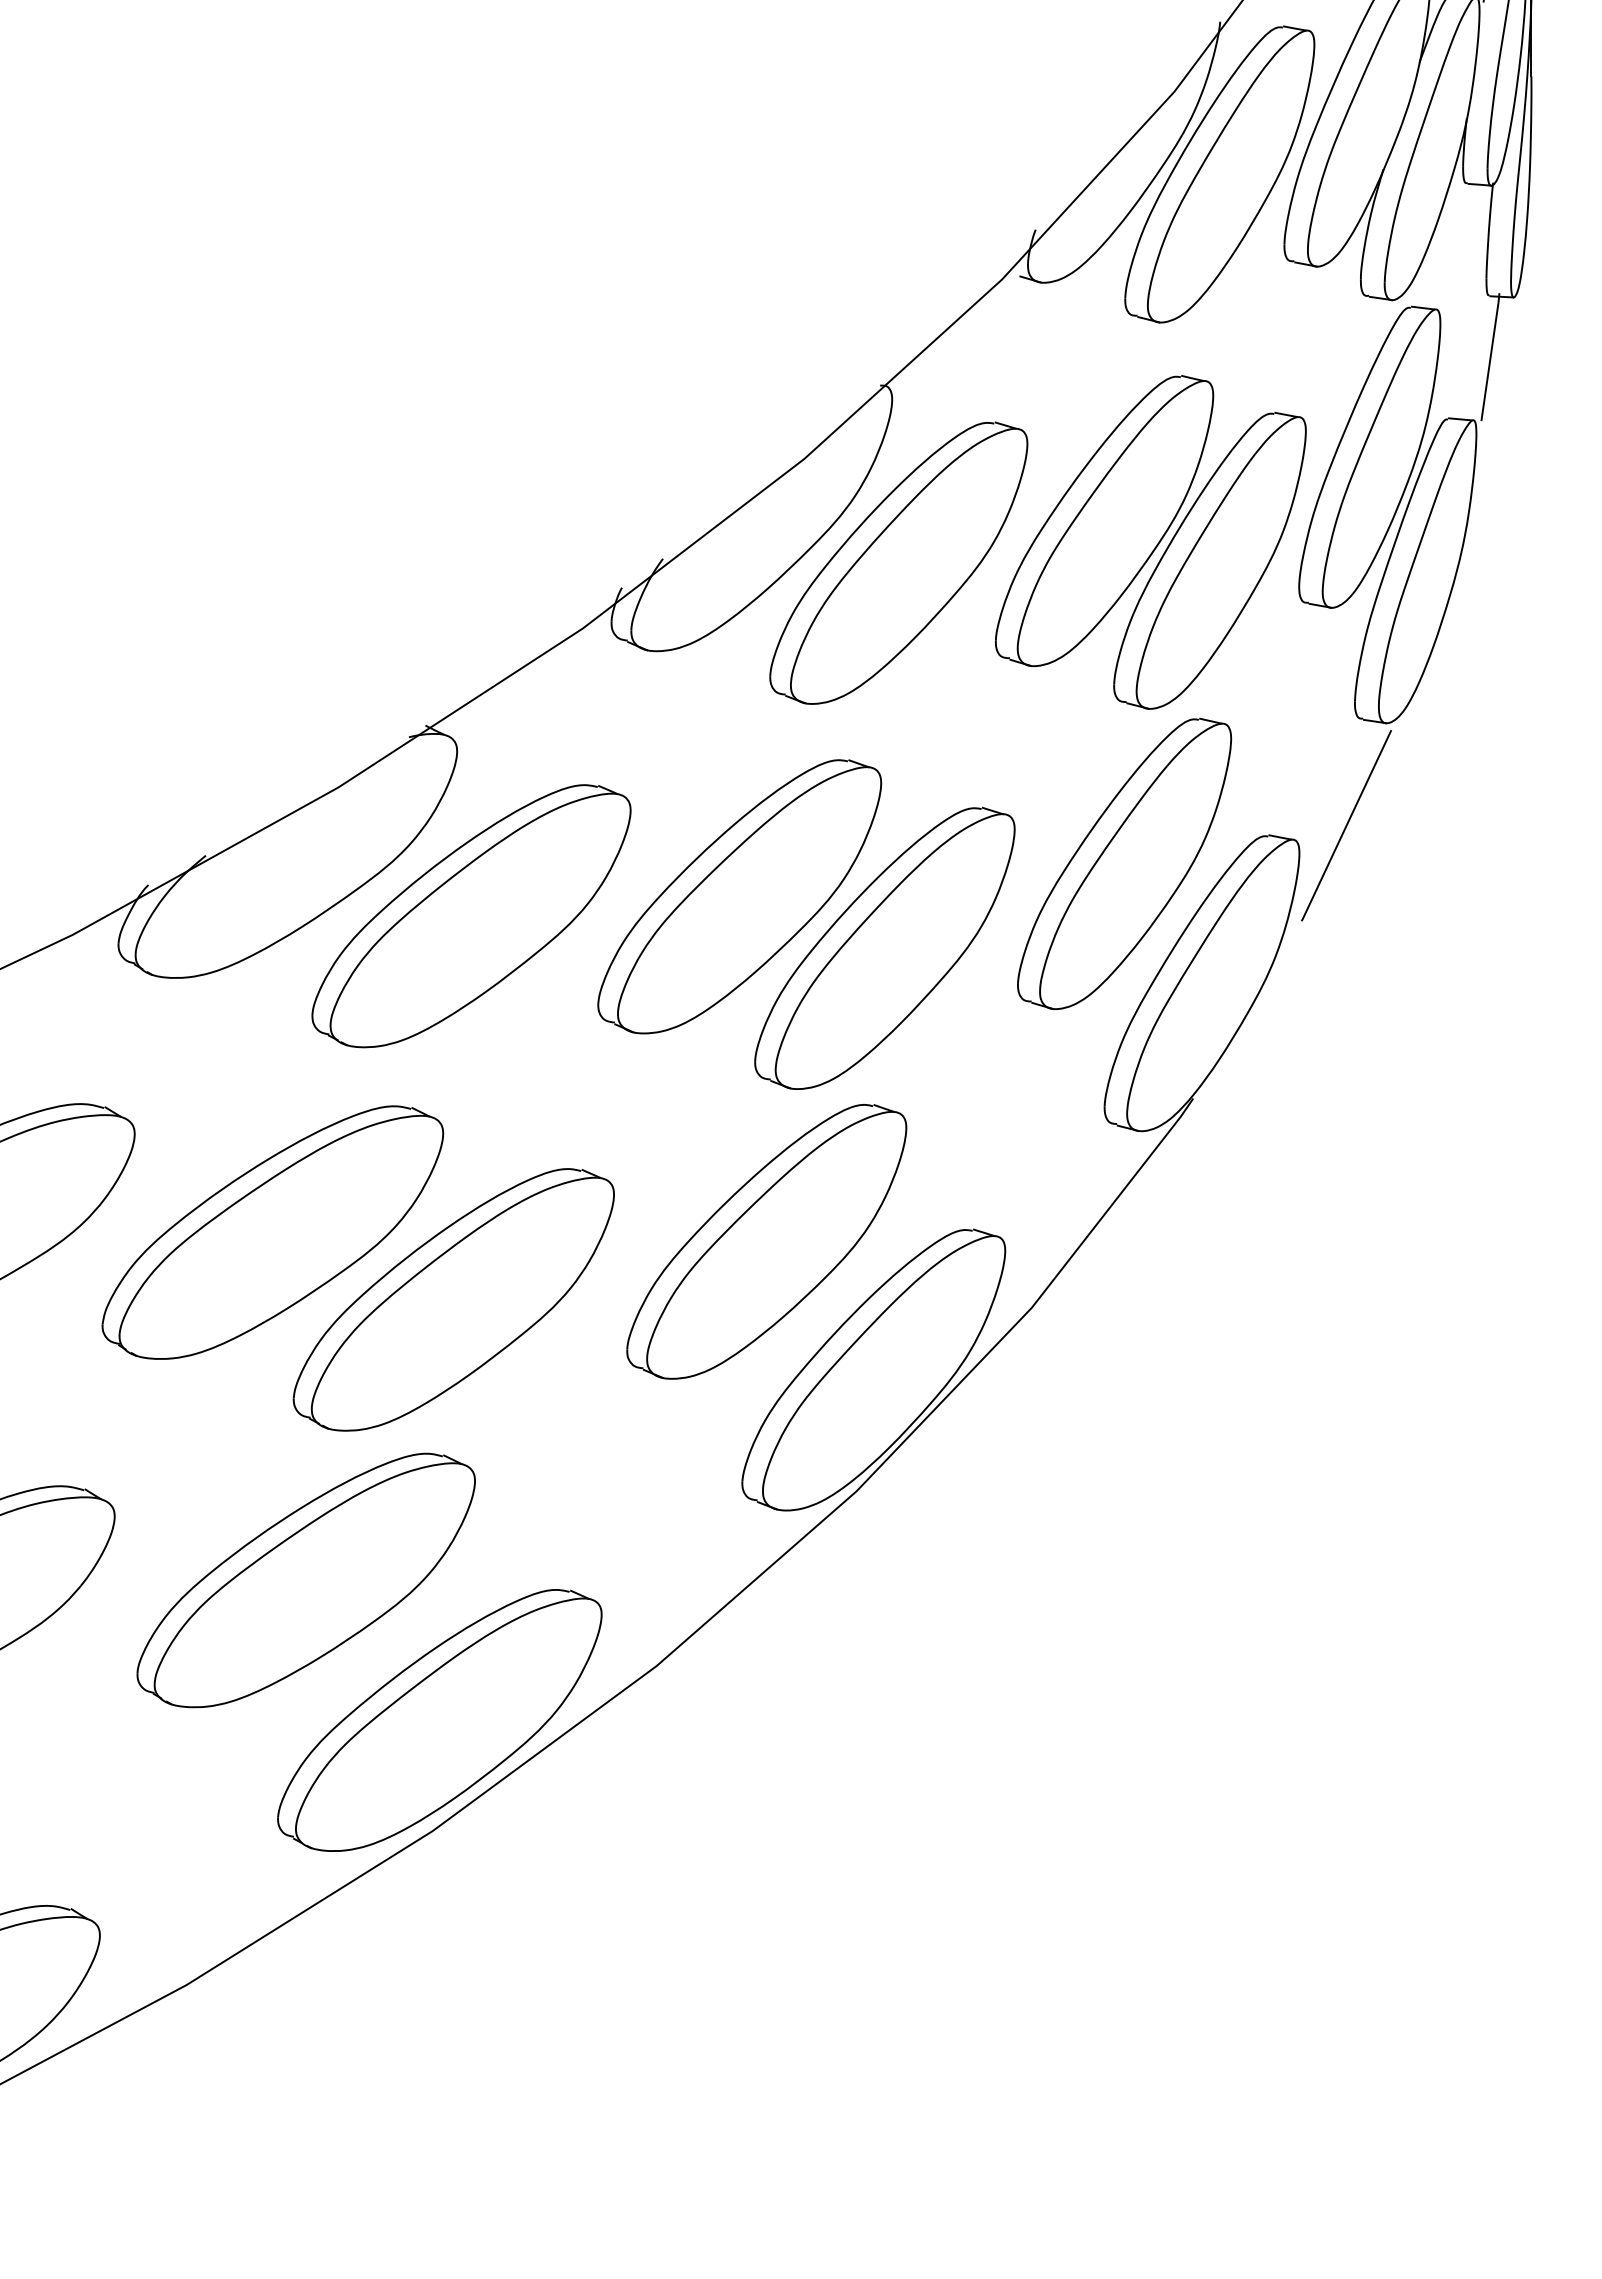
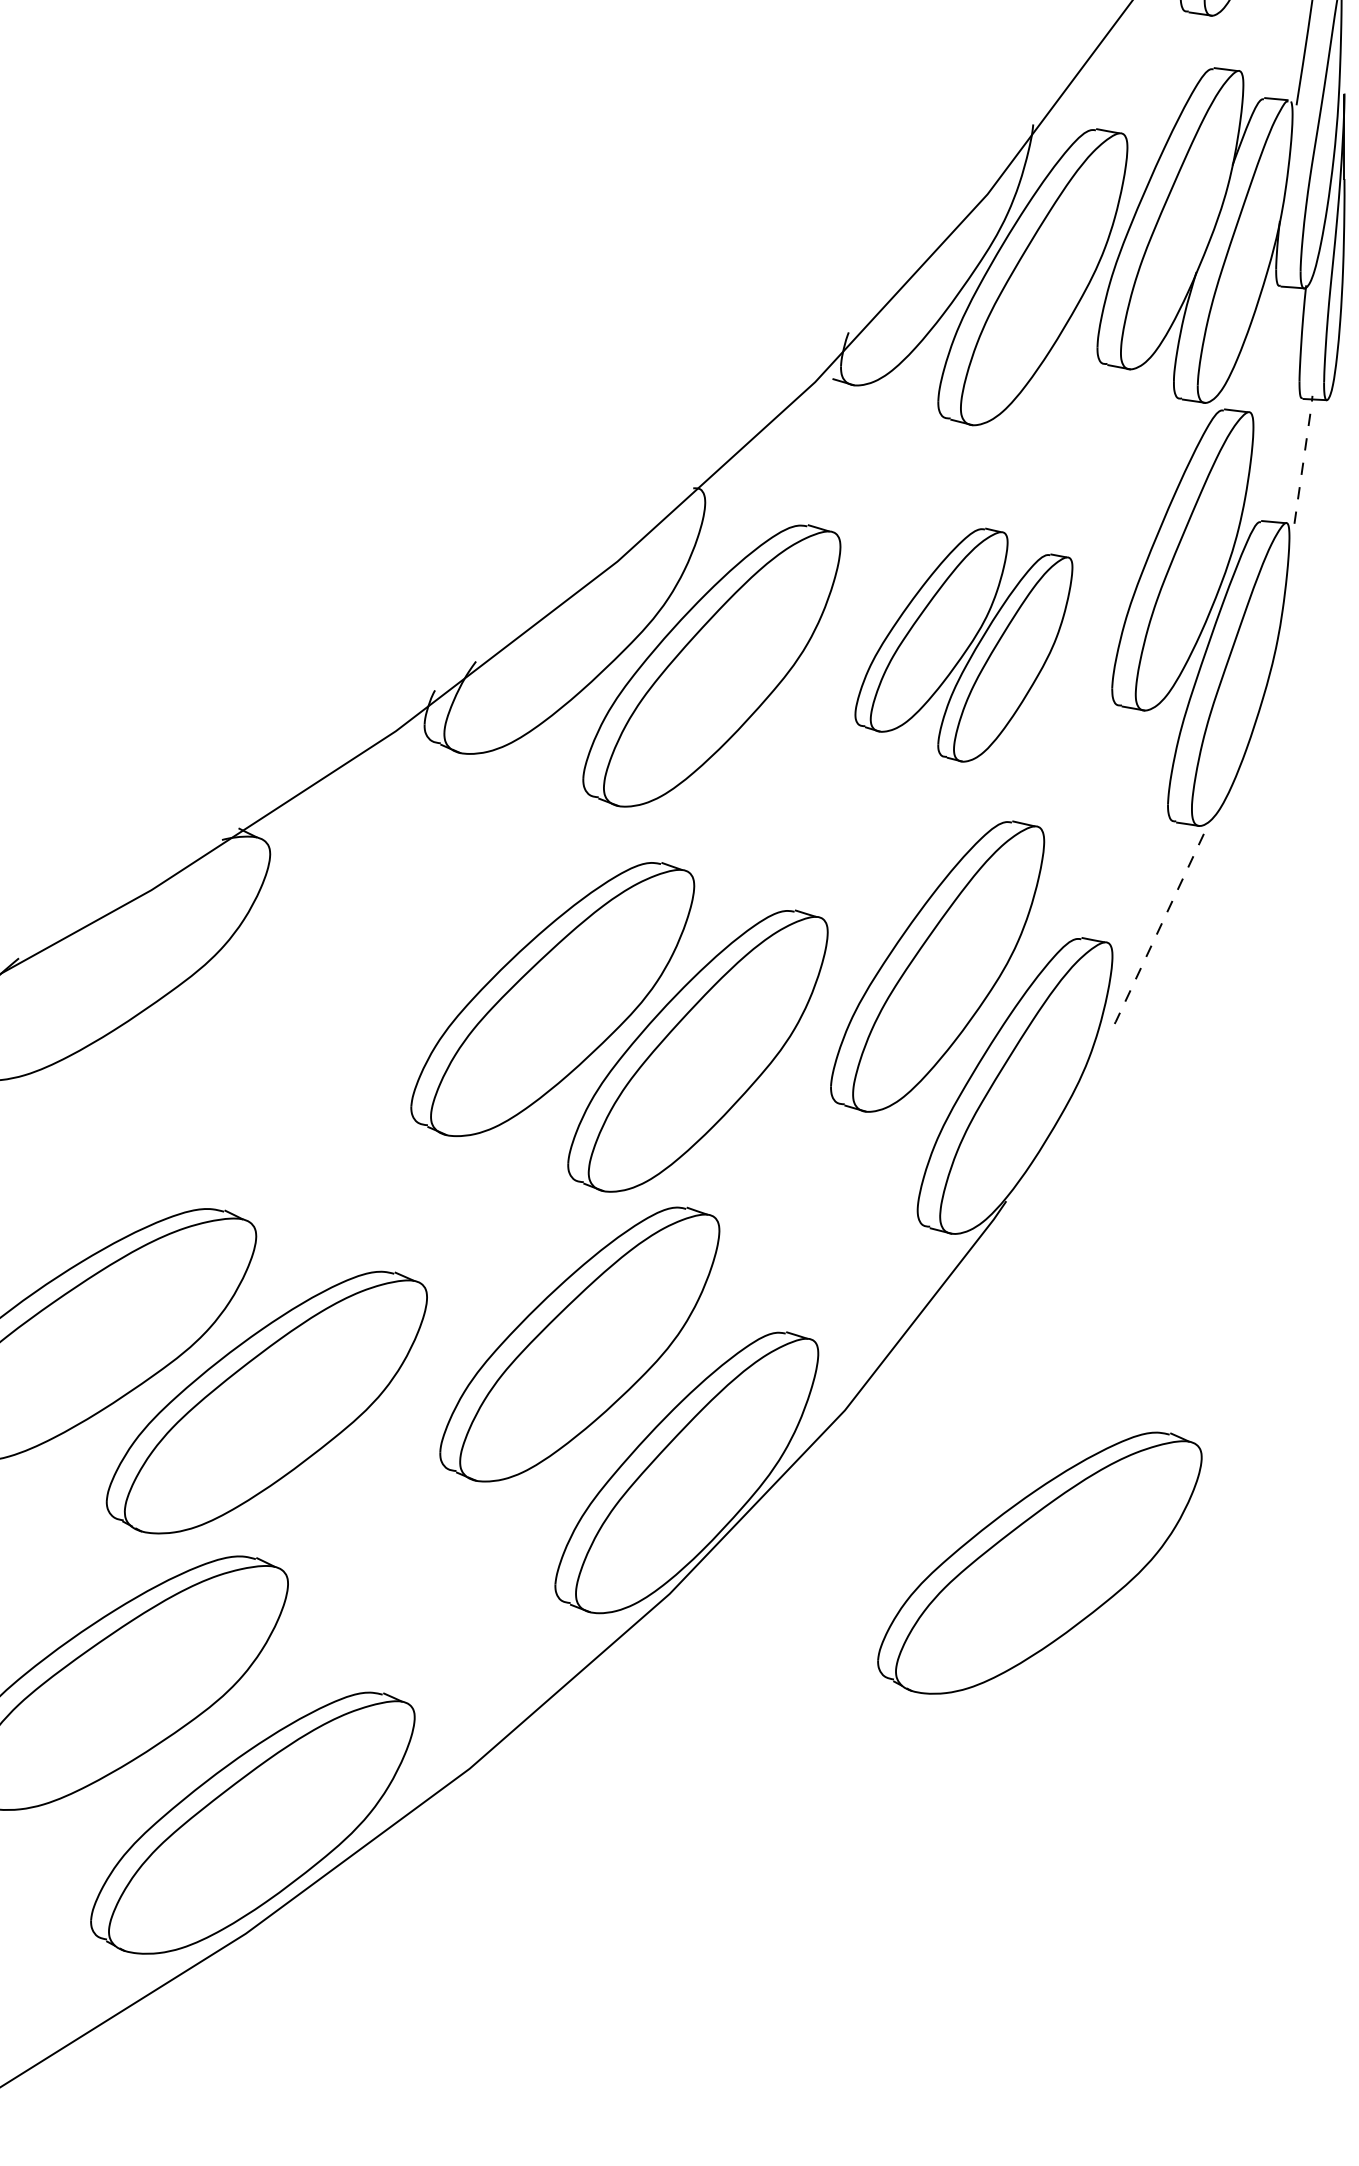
line: (1490, 356) -> (1303, 459), solid -> dashed
part: (1150, 542) -> (963, 645), size x0.7
line: (1346, 826) -> (1159, 929), solid -> dashed
part: (471, 916) -> (284, 1019), removed
part: (1226, 1460) -> (1039, 1563), added

